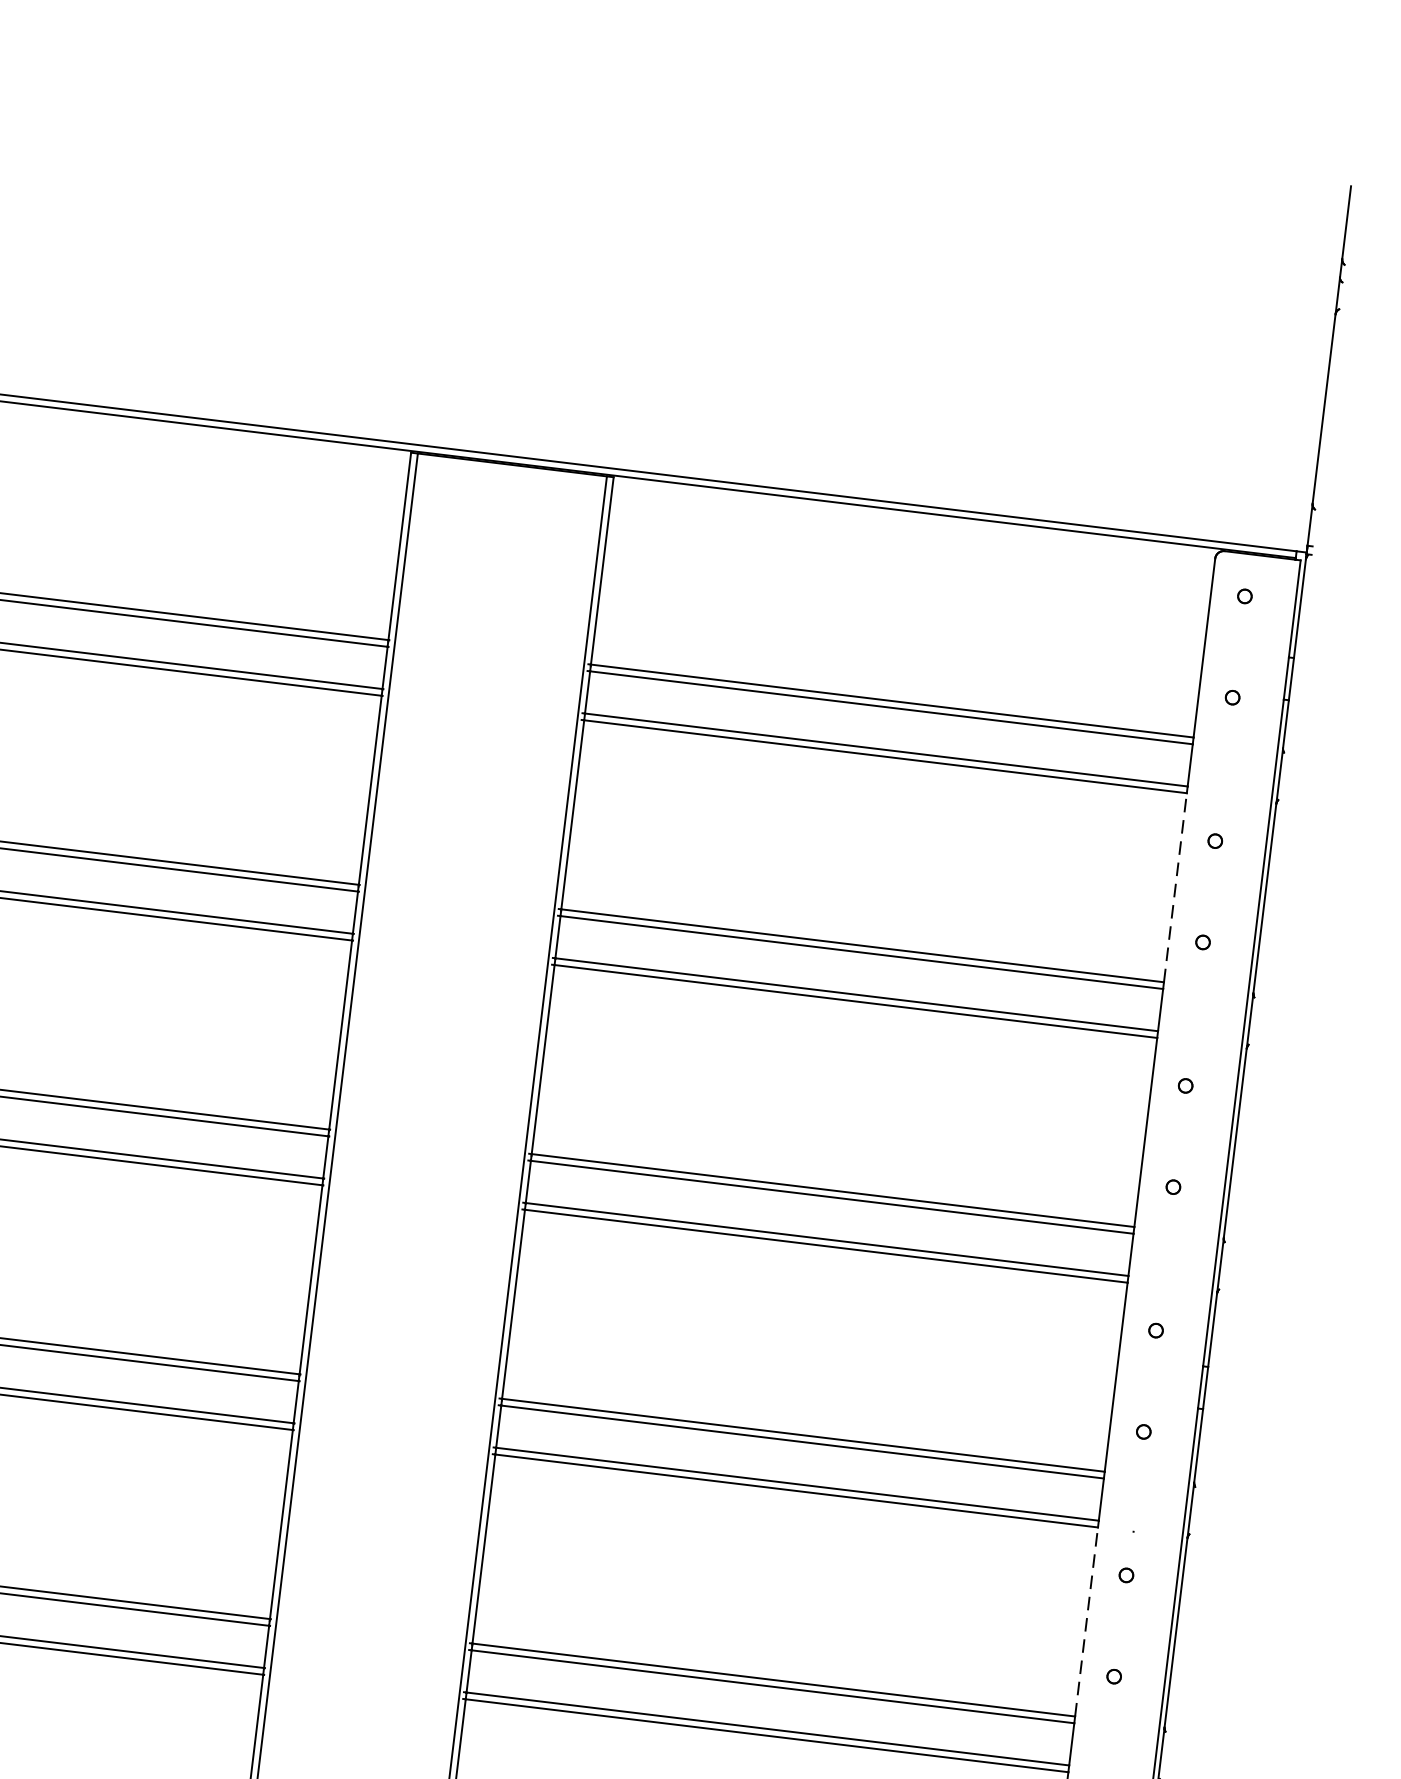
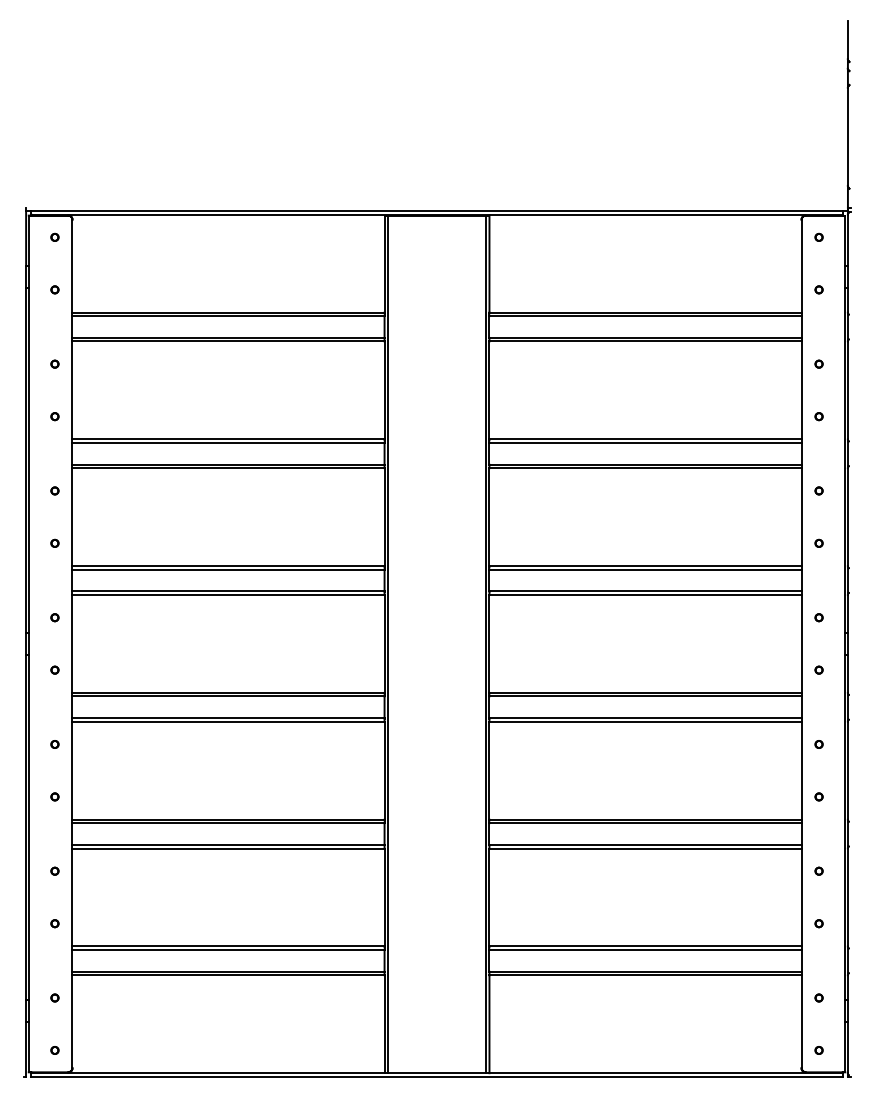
line: (1175, 887) -> (801, 390), dashed -> solid
line: (1086, 1621) -> (801, 770), dashed -> solid

